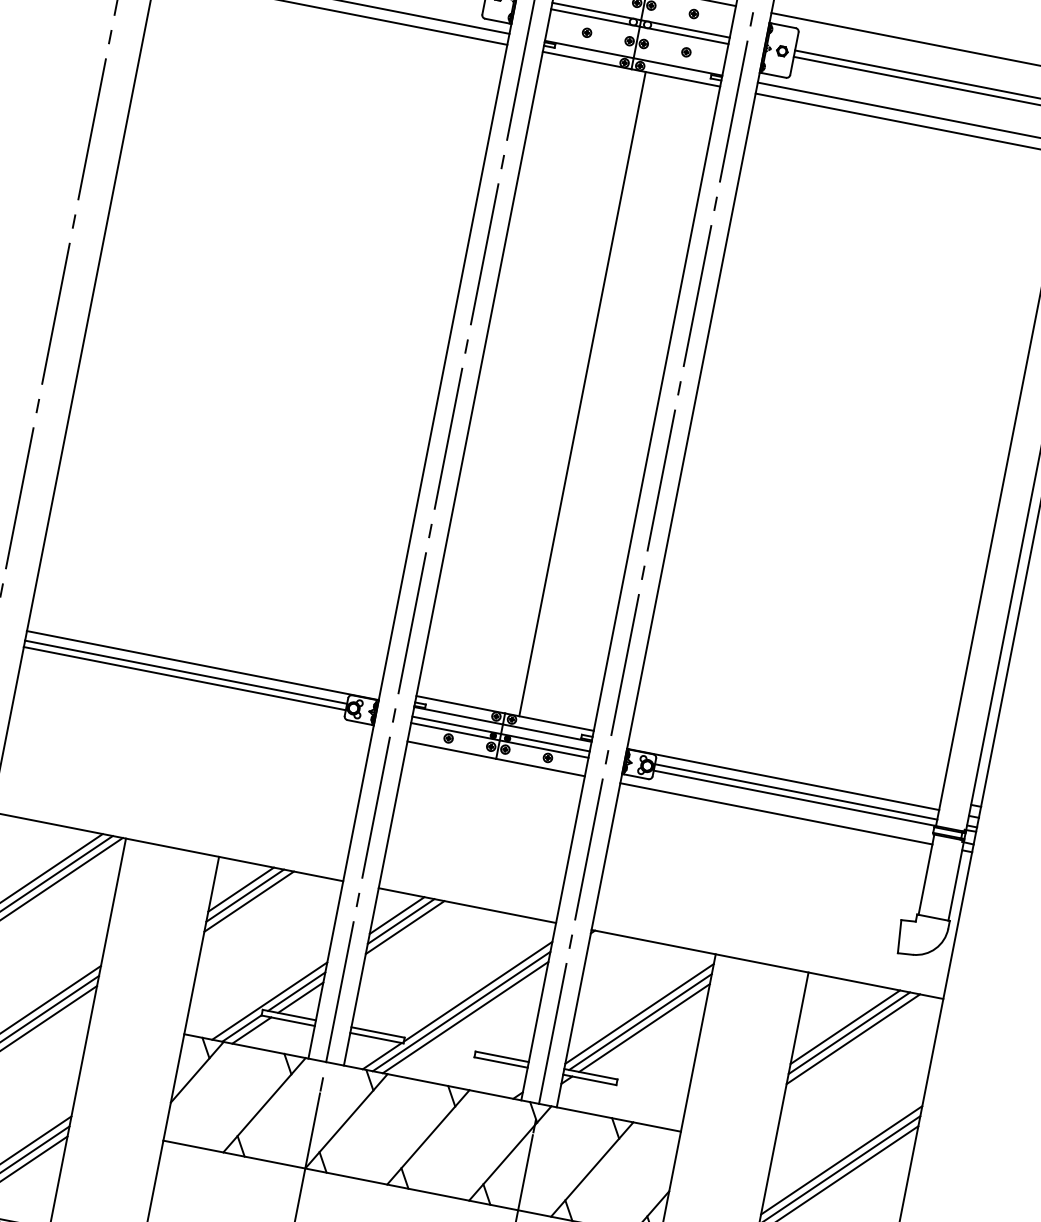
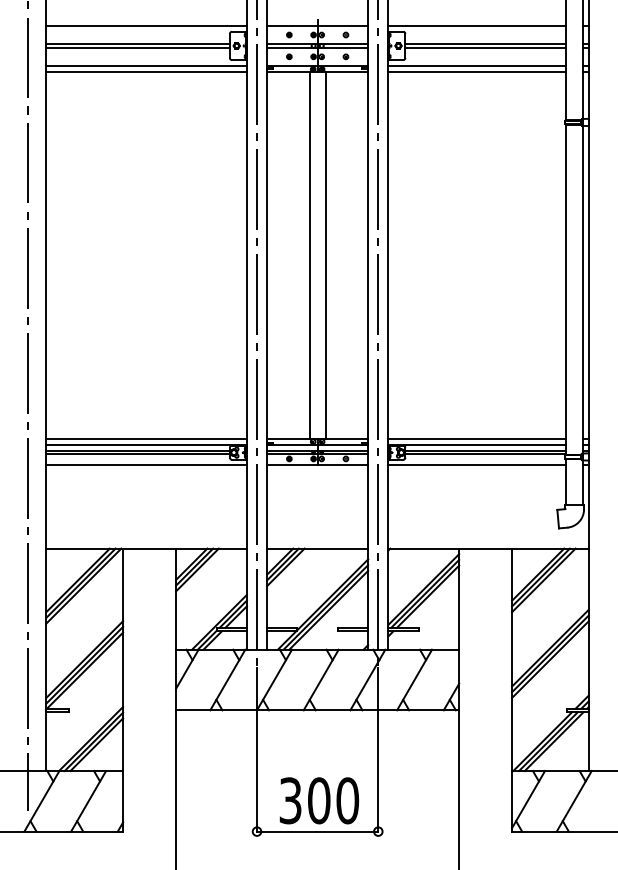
line: (554, 388) -> (309, 255), added
line: (204, 655) -> (146, 439), added
line: (195, 700) -> (146, 465), added
line: (785, 769) -> (477, 439), added

